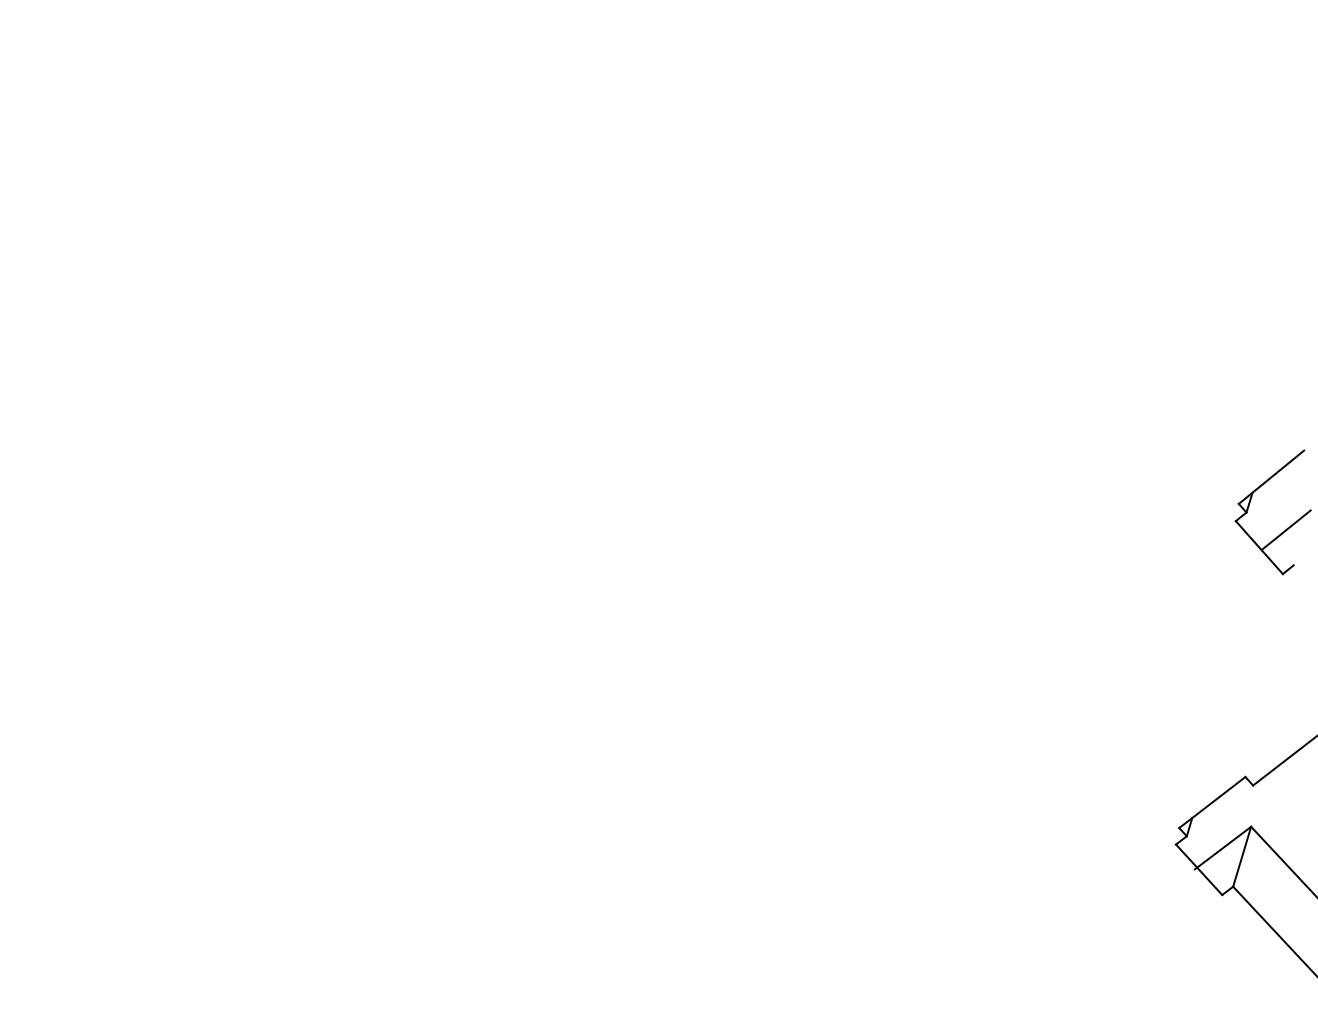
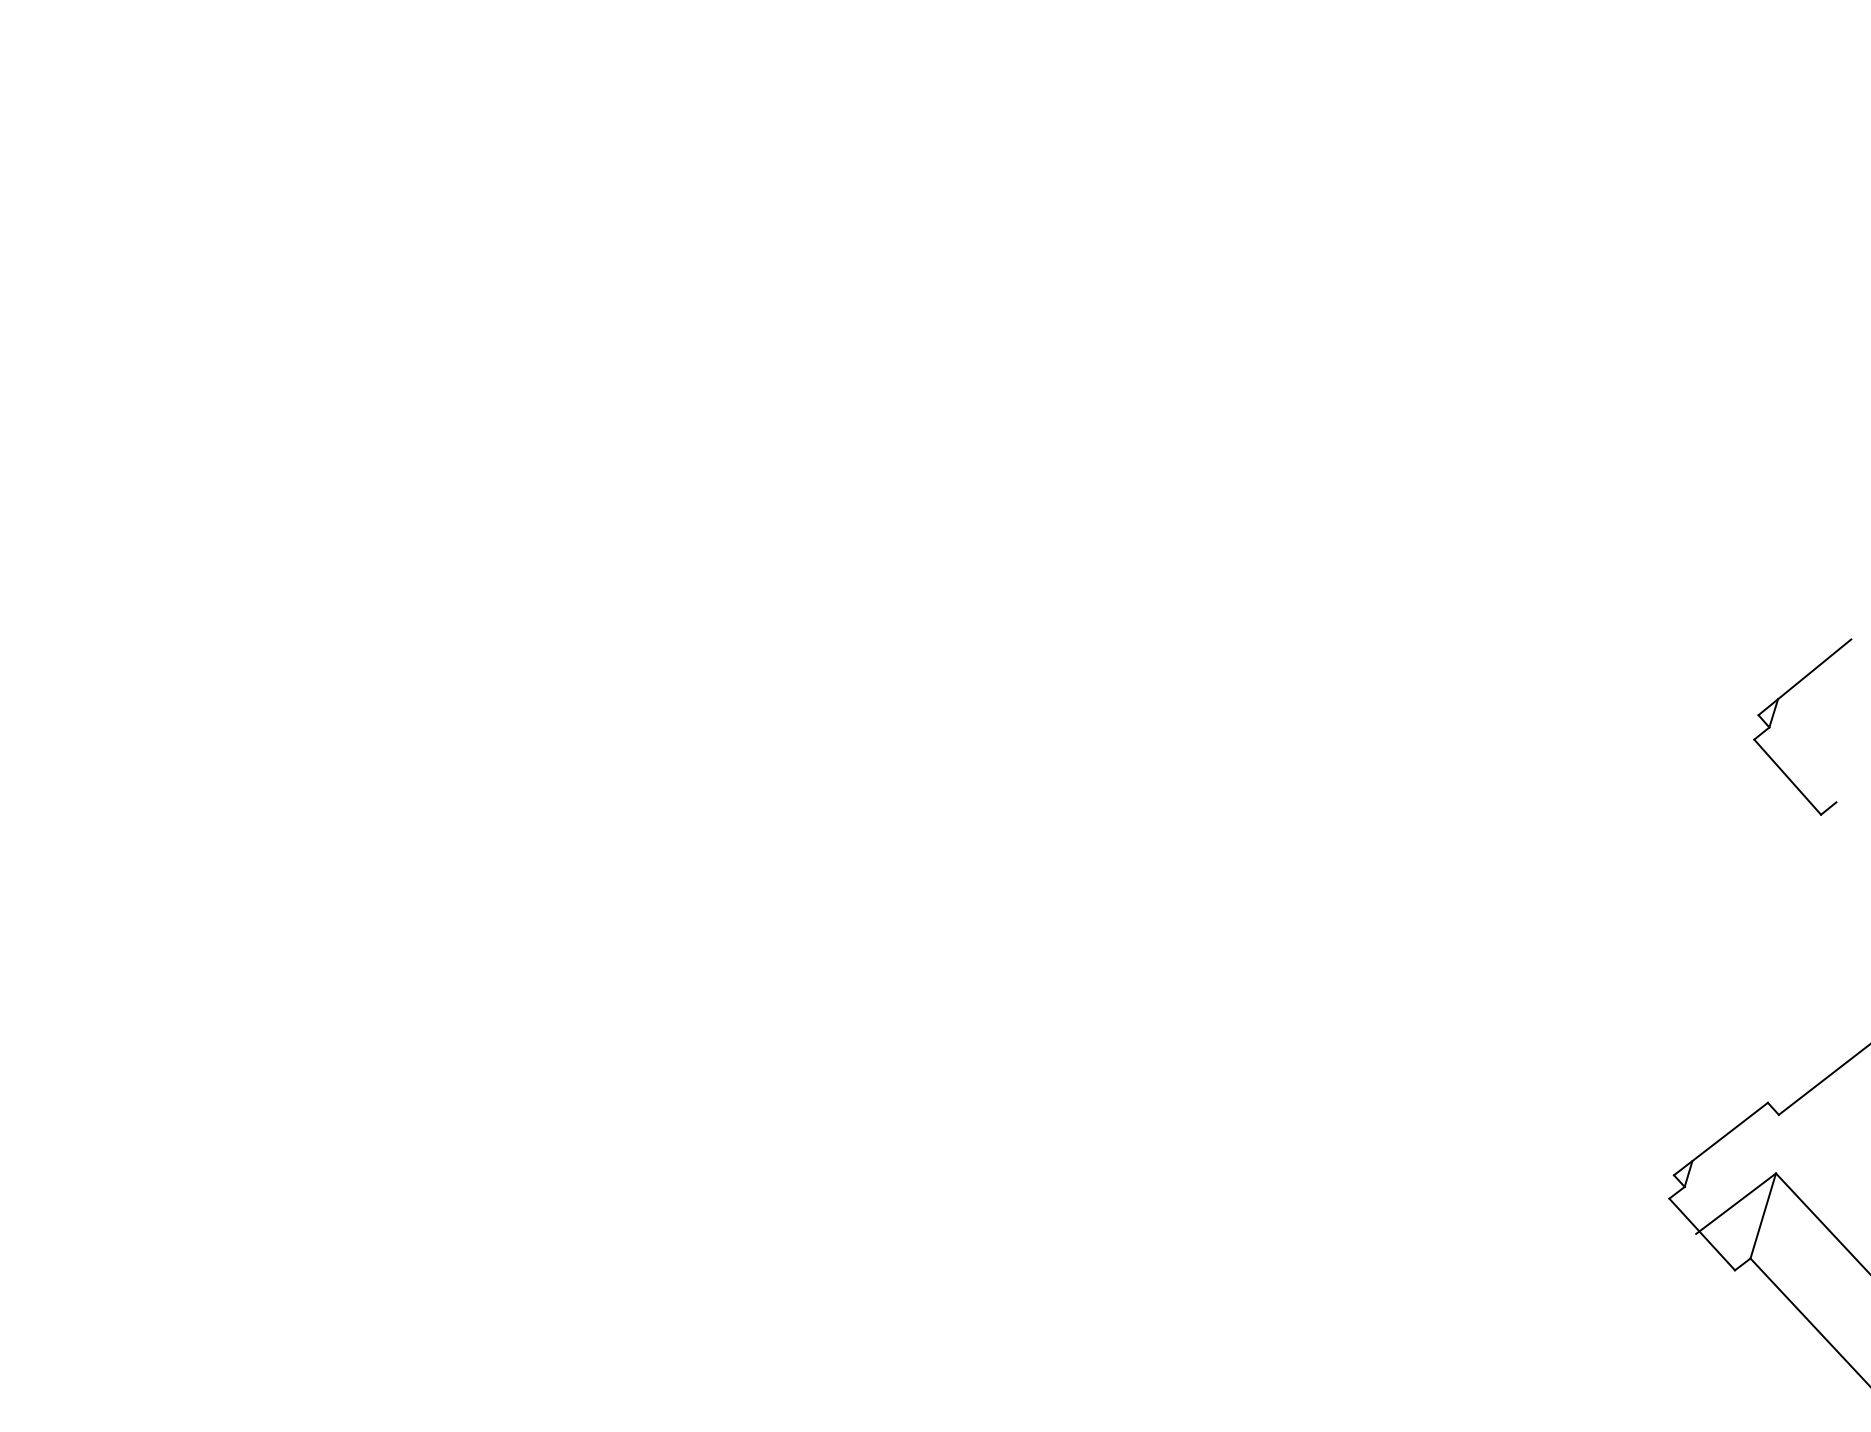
line: (1286, 530) -> (1825, 752), removed

